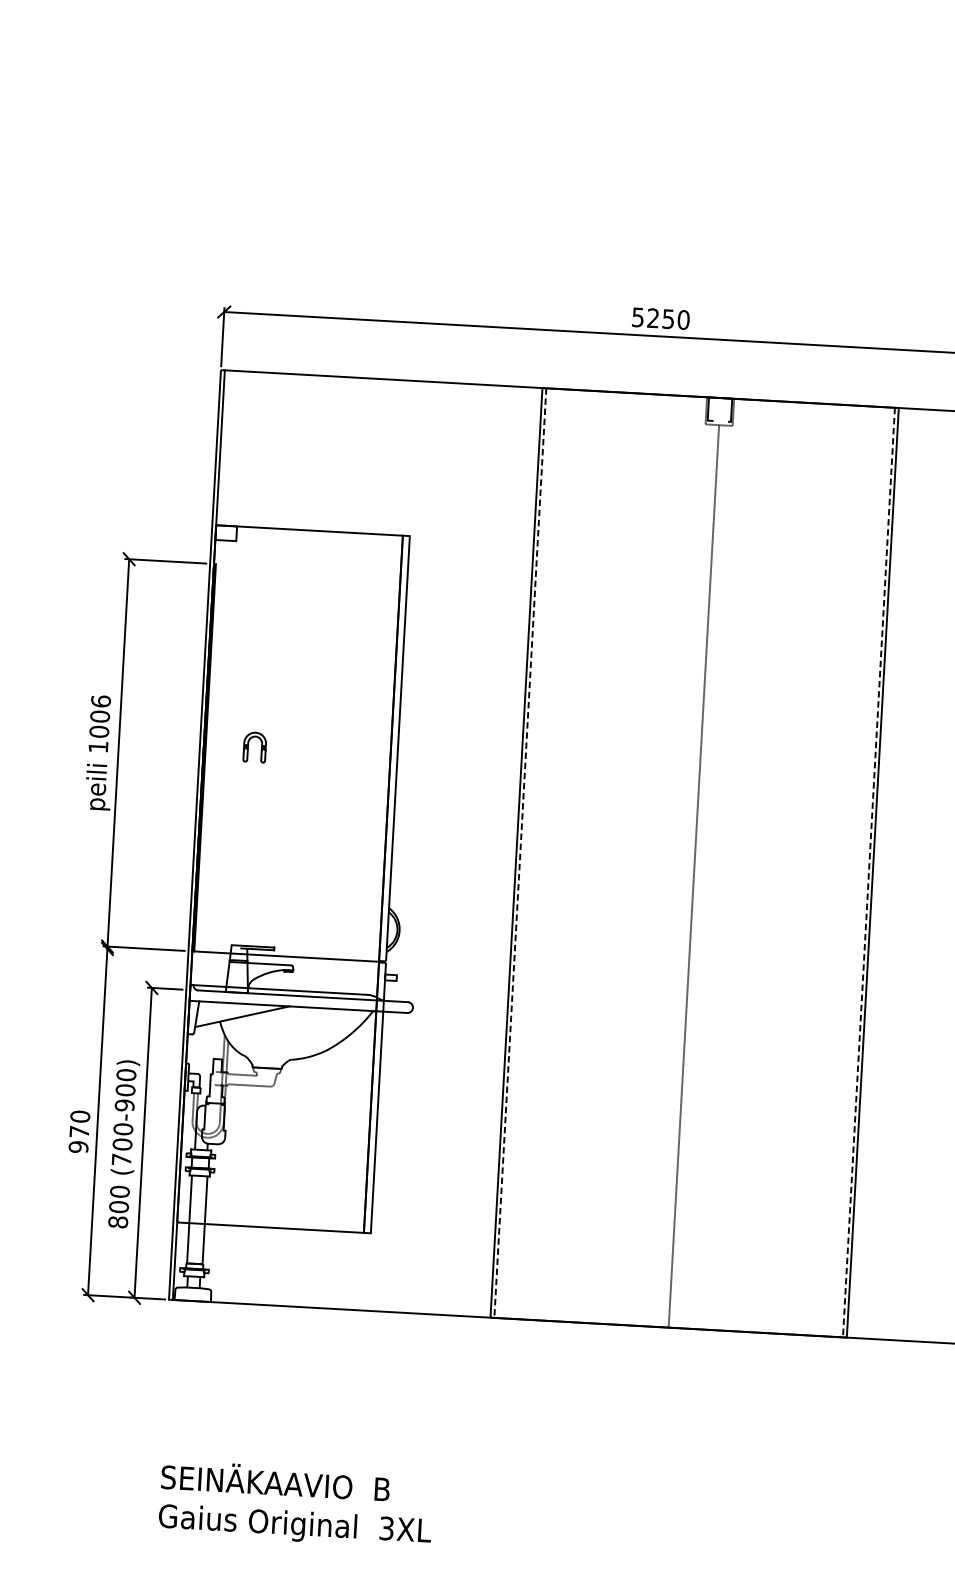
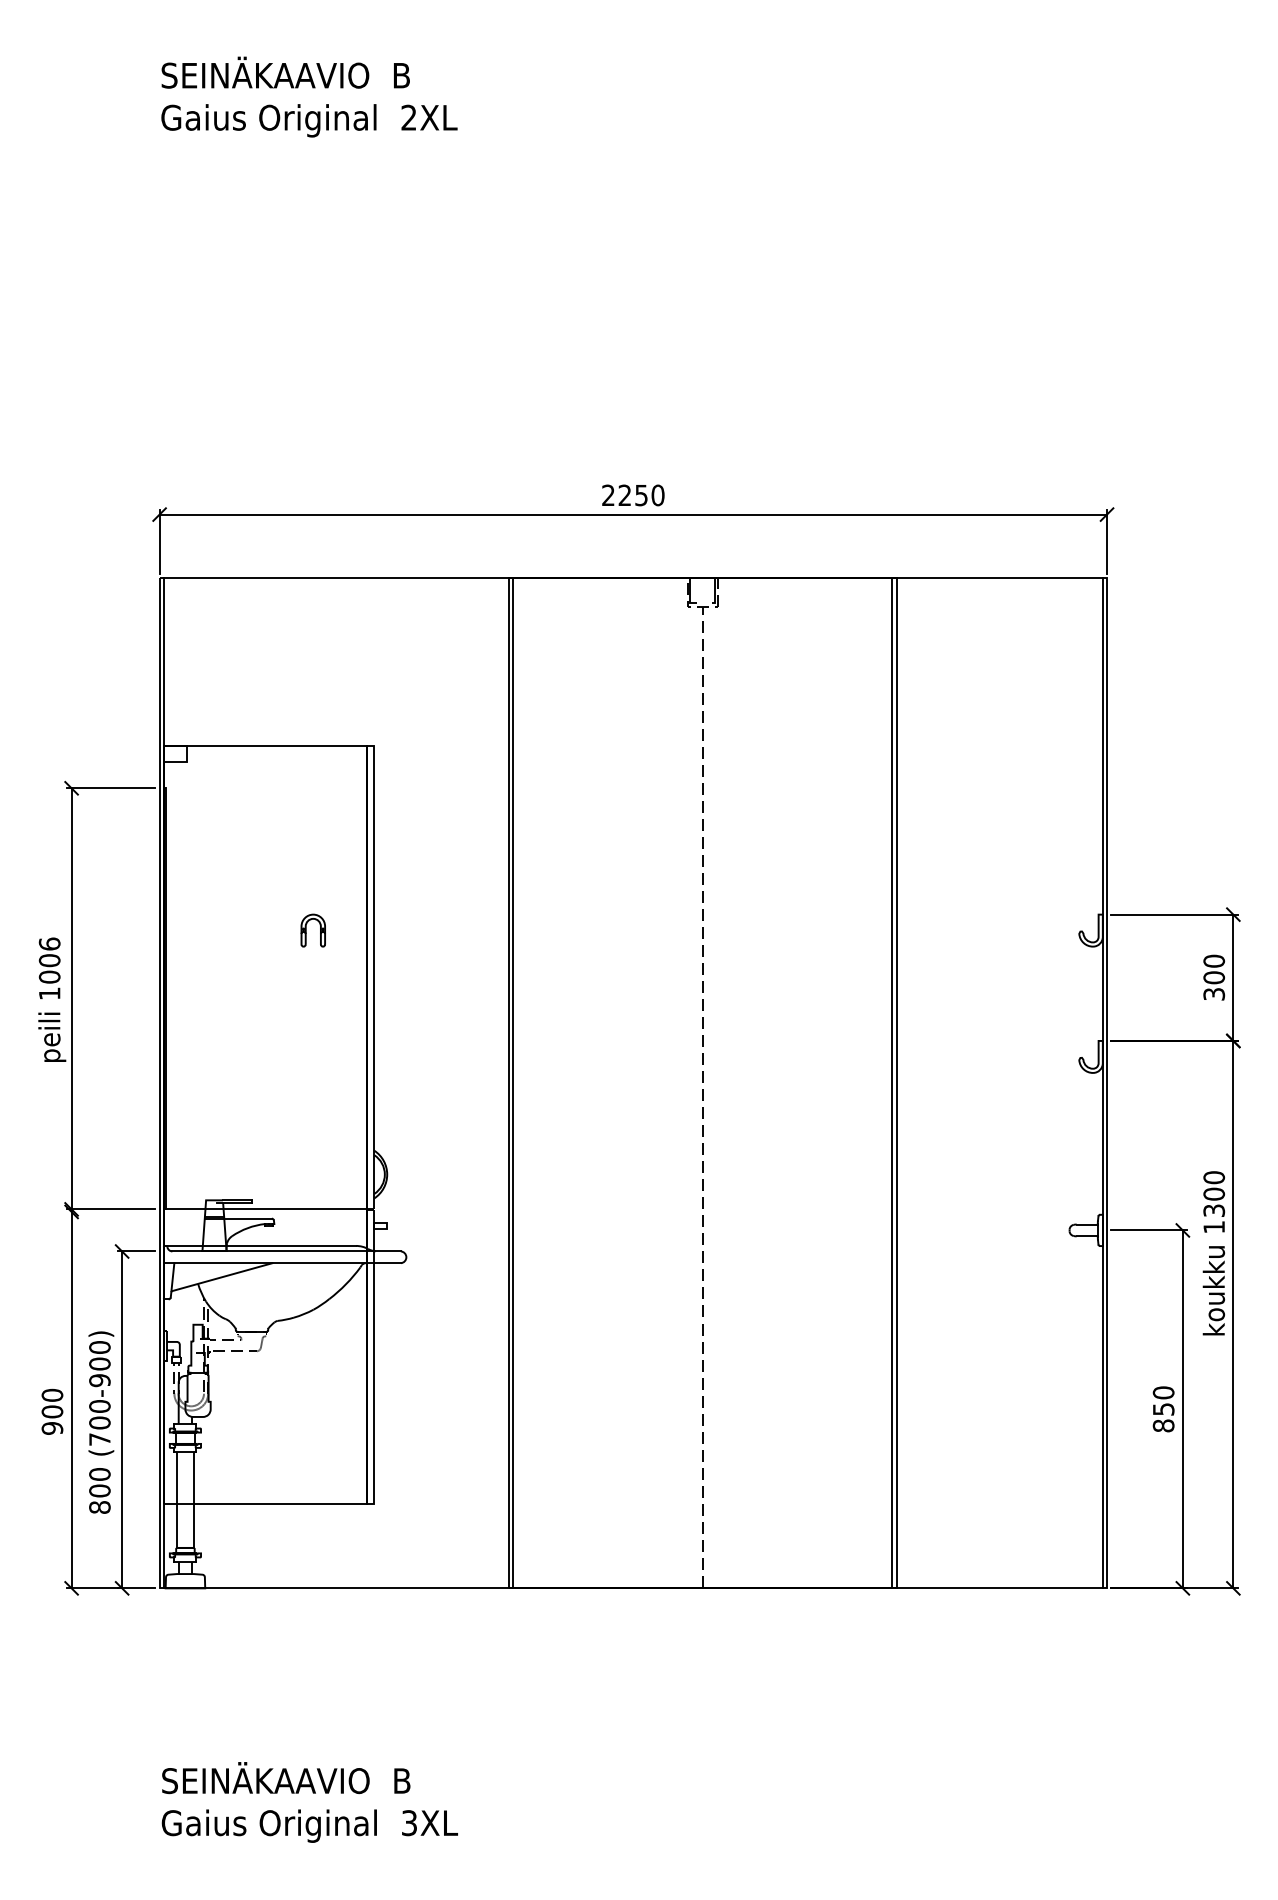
text: (638, 317) -> (608, 495), 5250 -> 2250
part: (254, 747) -> (312, 930), moved
line: (520, 853) -> (513, 1083), dashed -> solid
line: (869, 873) -> (892, 1083), dashed -> solid
text: (79, 1131) -> (52, 1411), 970 -> 900

